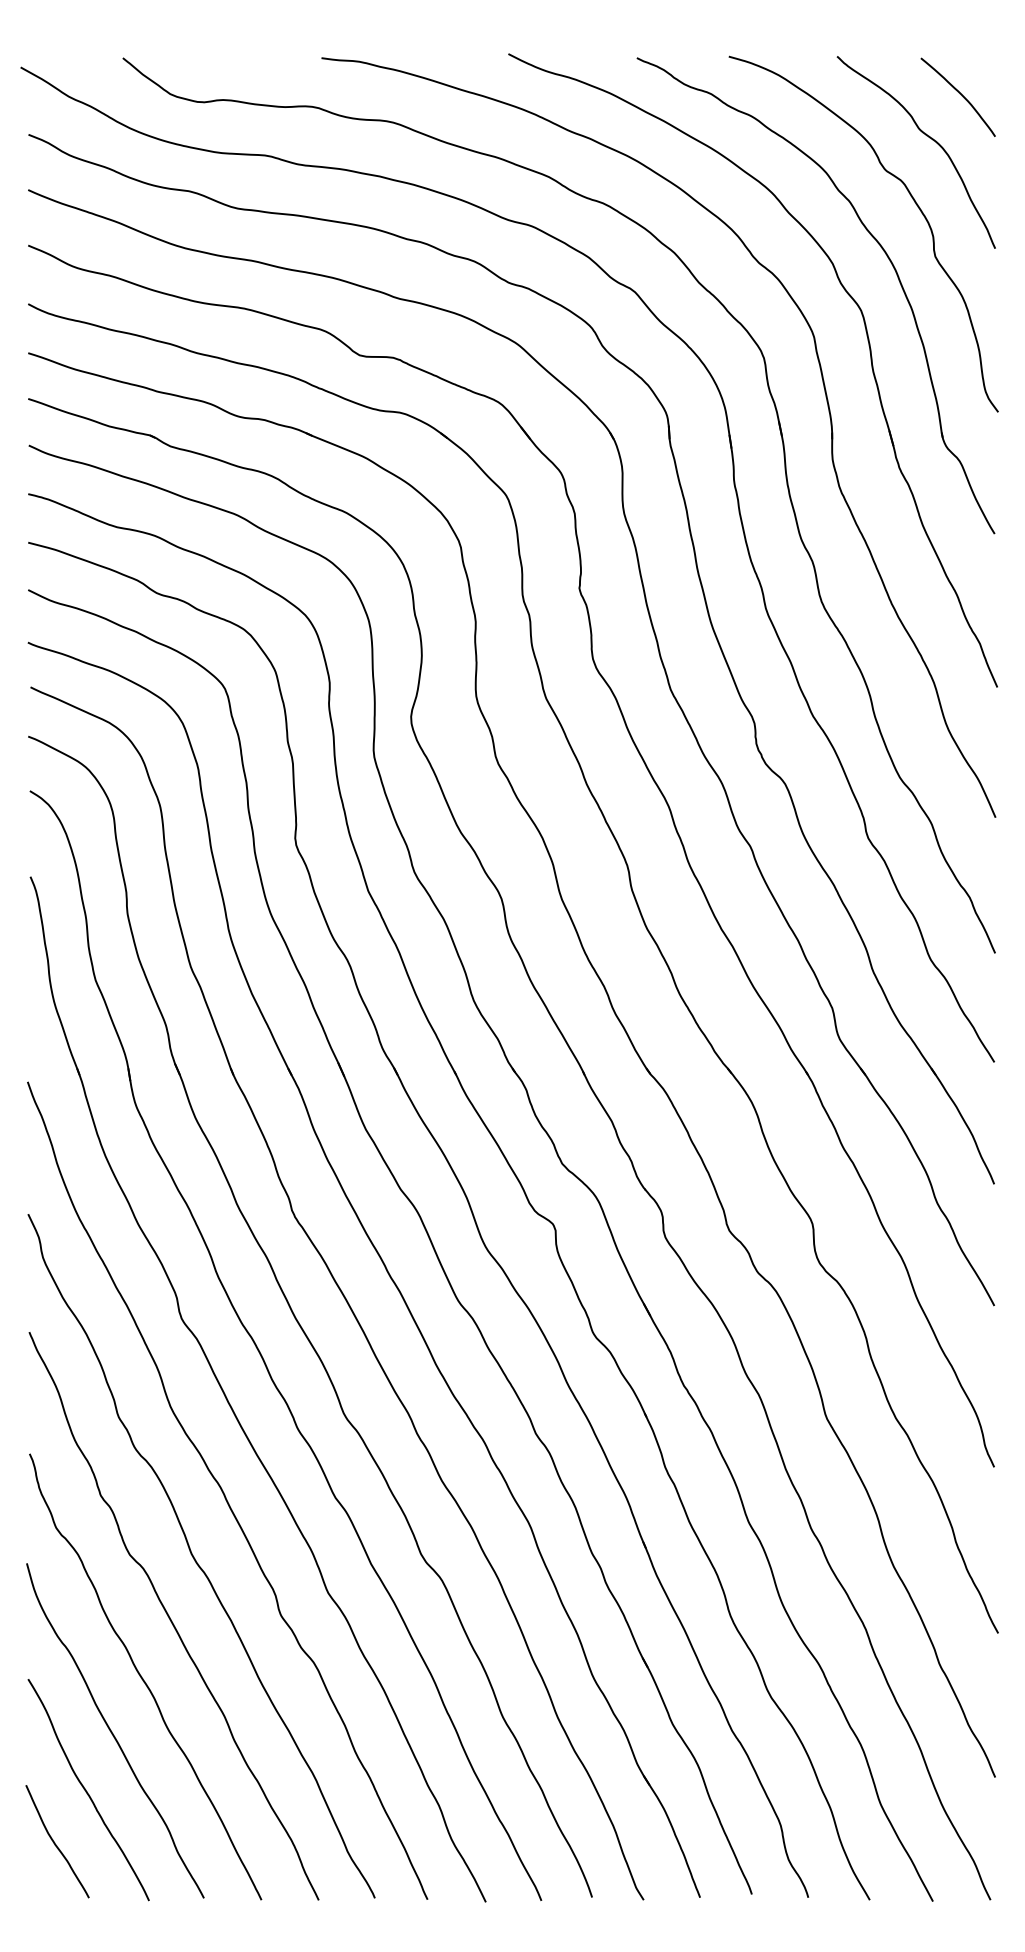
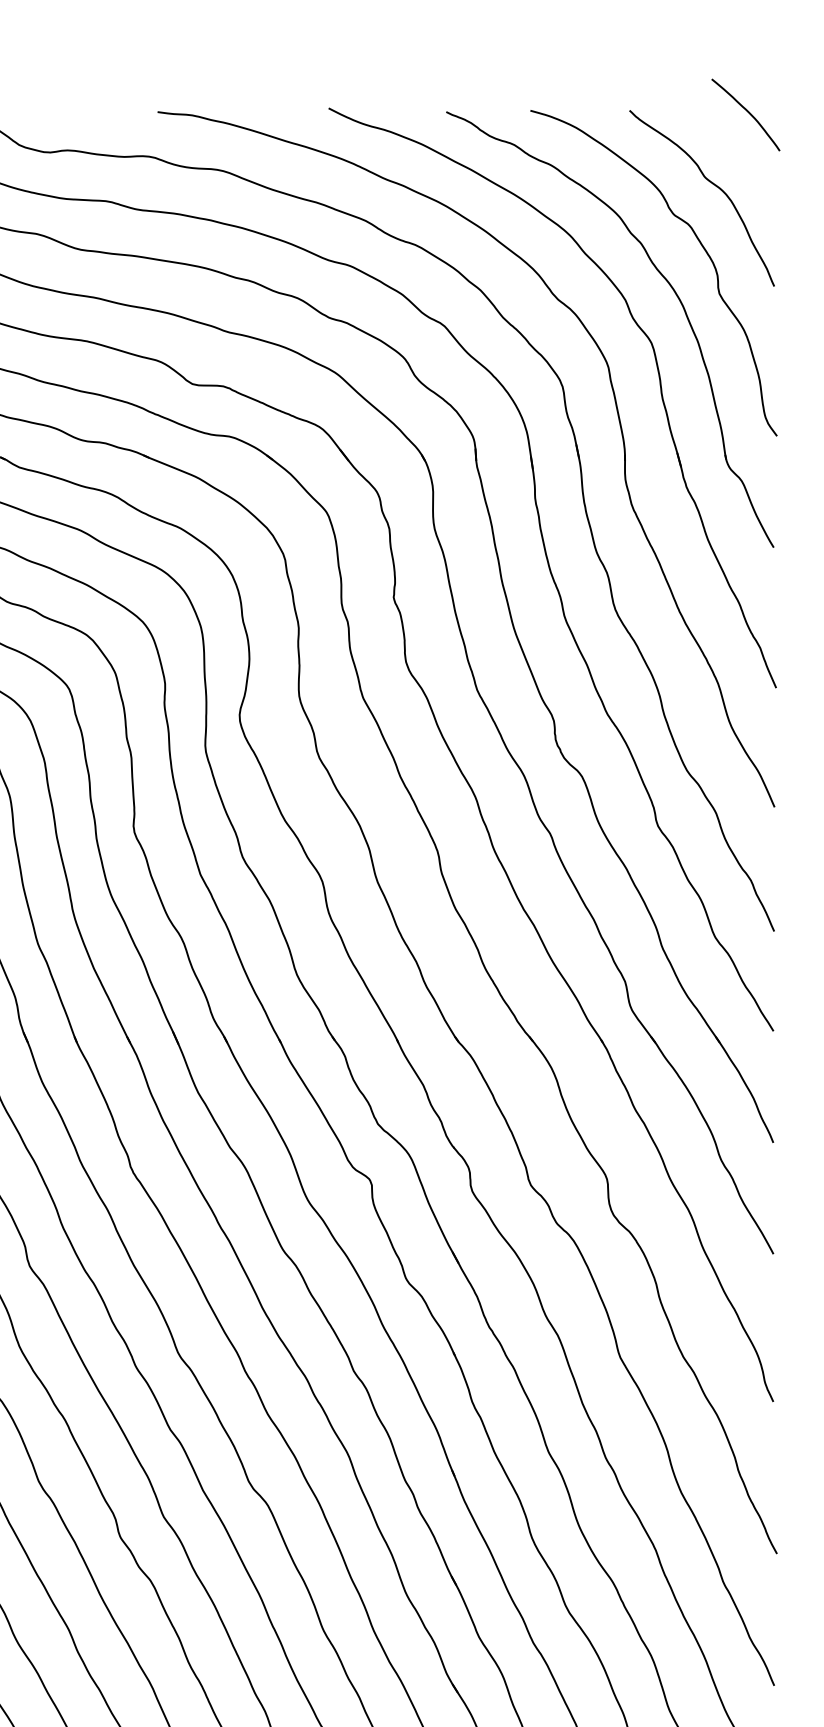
curve: (959, 93) -> (747, 111), moved

